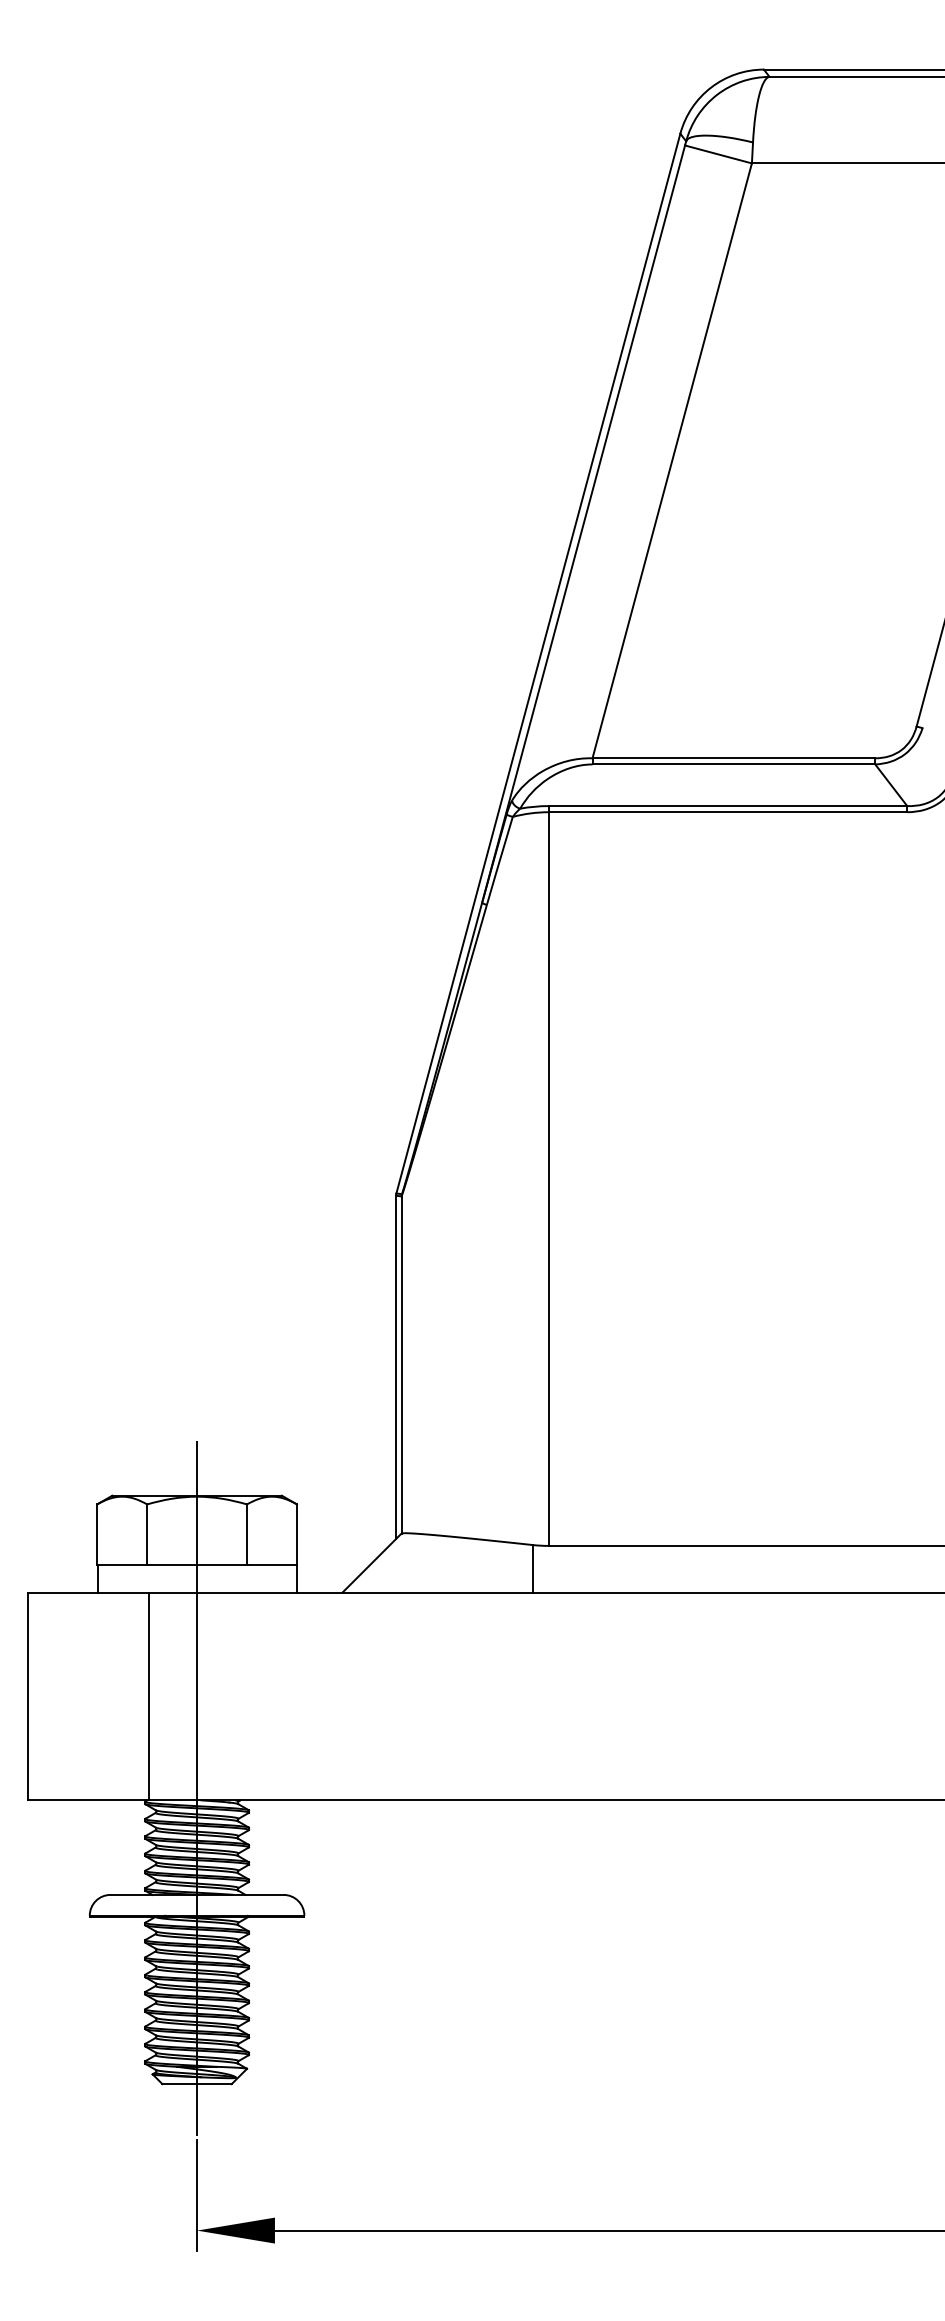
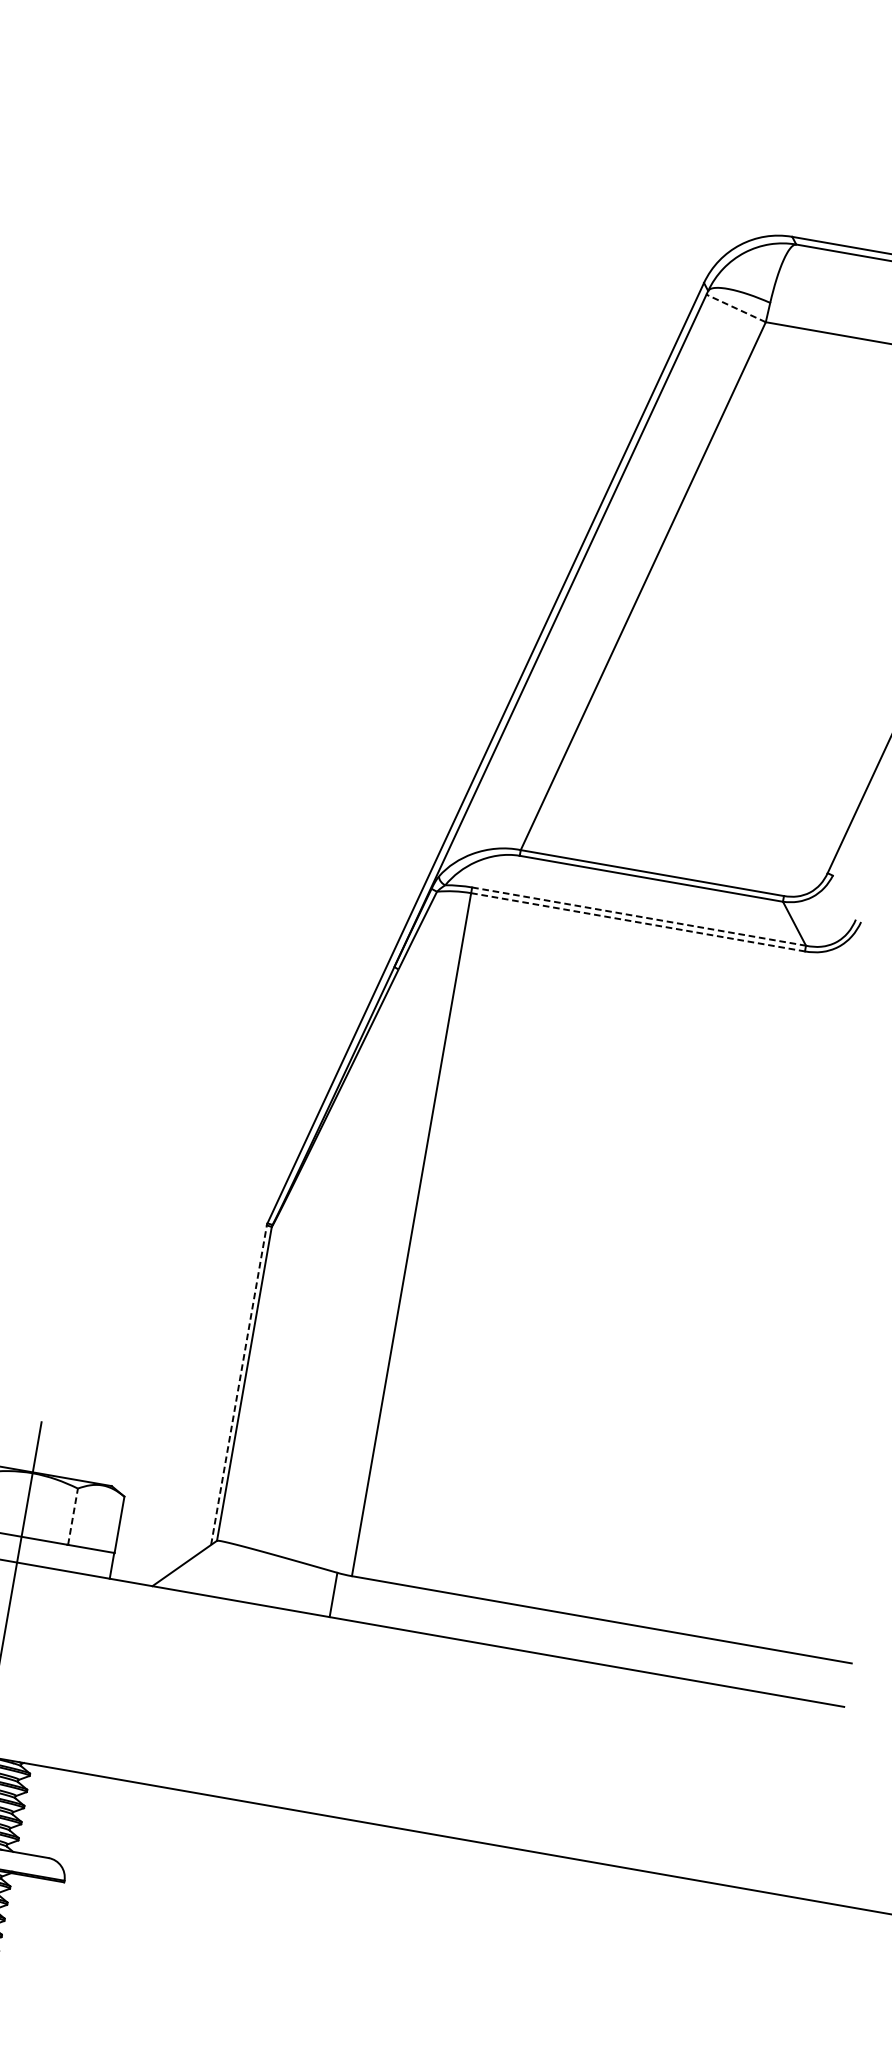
line: (718, 154) -> (736, 308), solid -> dashed
line: (728, 806) -> (639, 917), solid -> dashed
line: (728, 812) -> (638, 922), solid -> dashed
line: (396, 1367) -> (239, 1385), solid -> dashed
line: (247, 1534) -> (73, 1516), solid -> dashed

